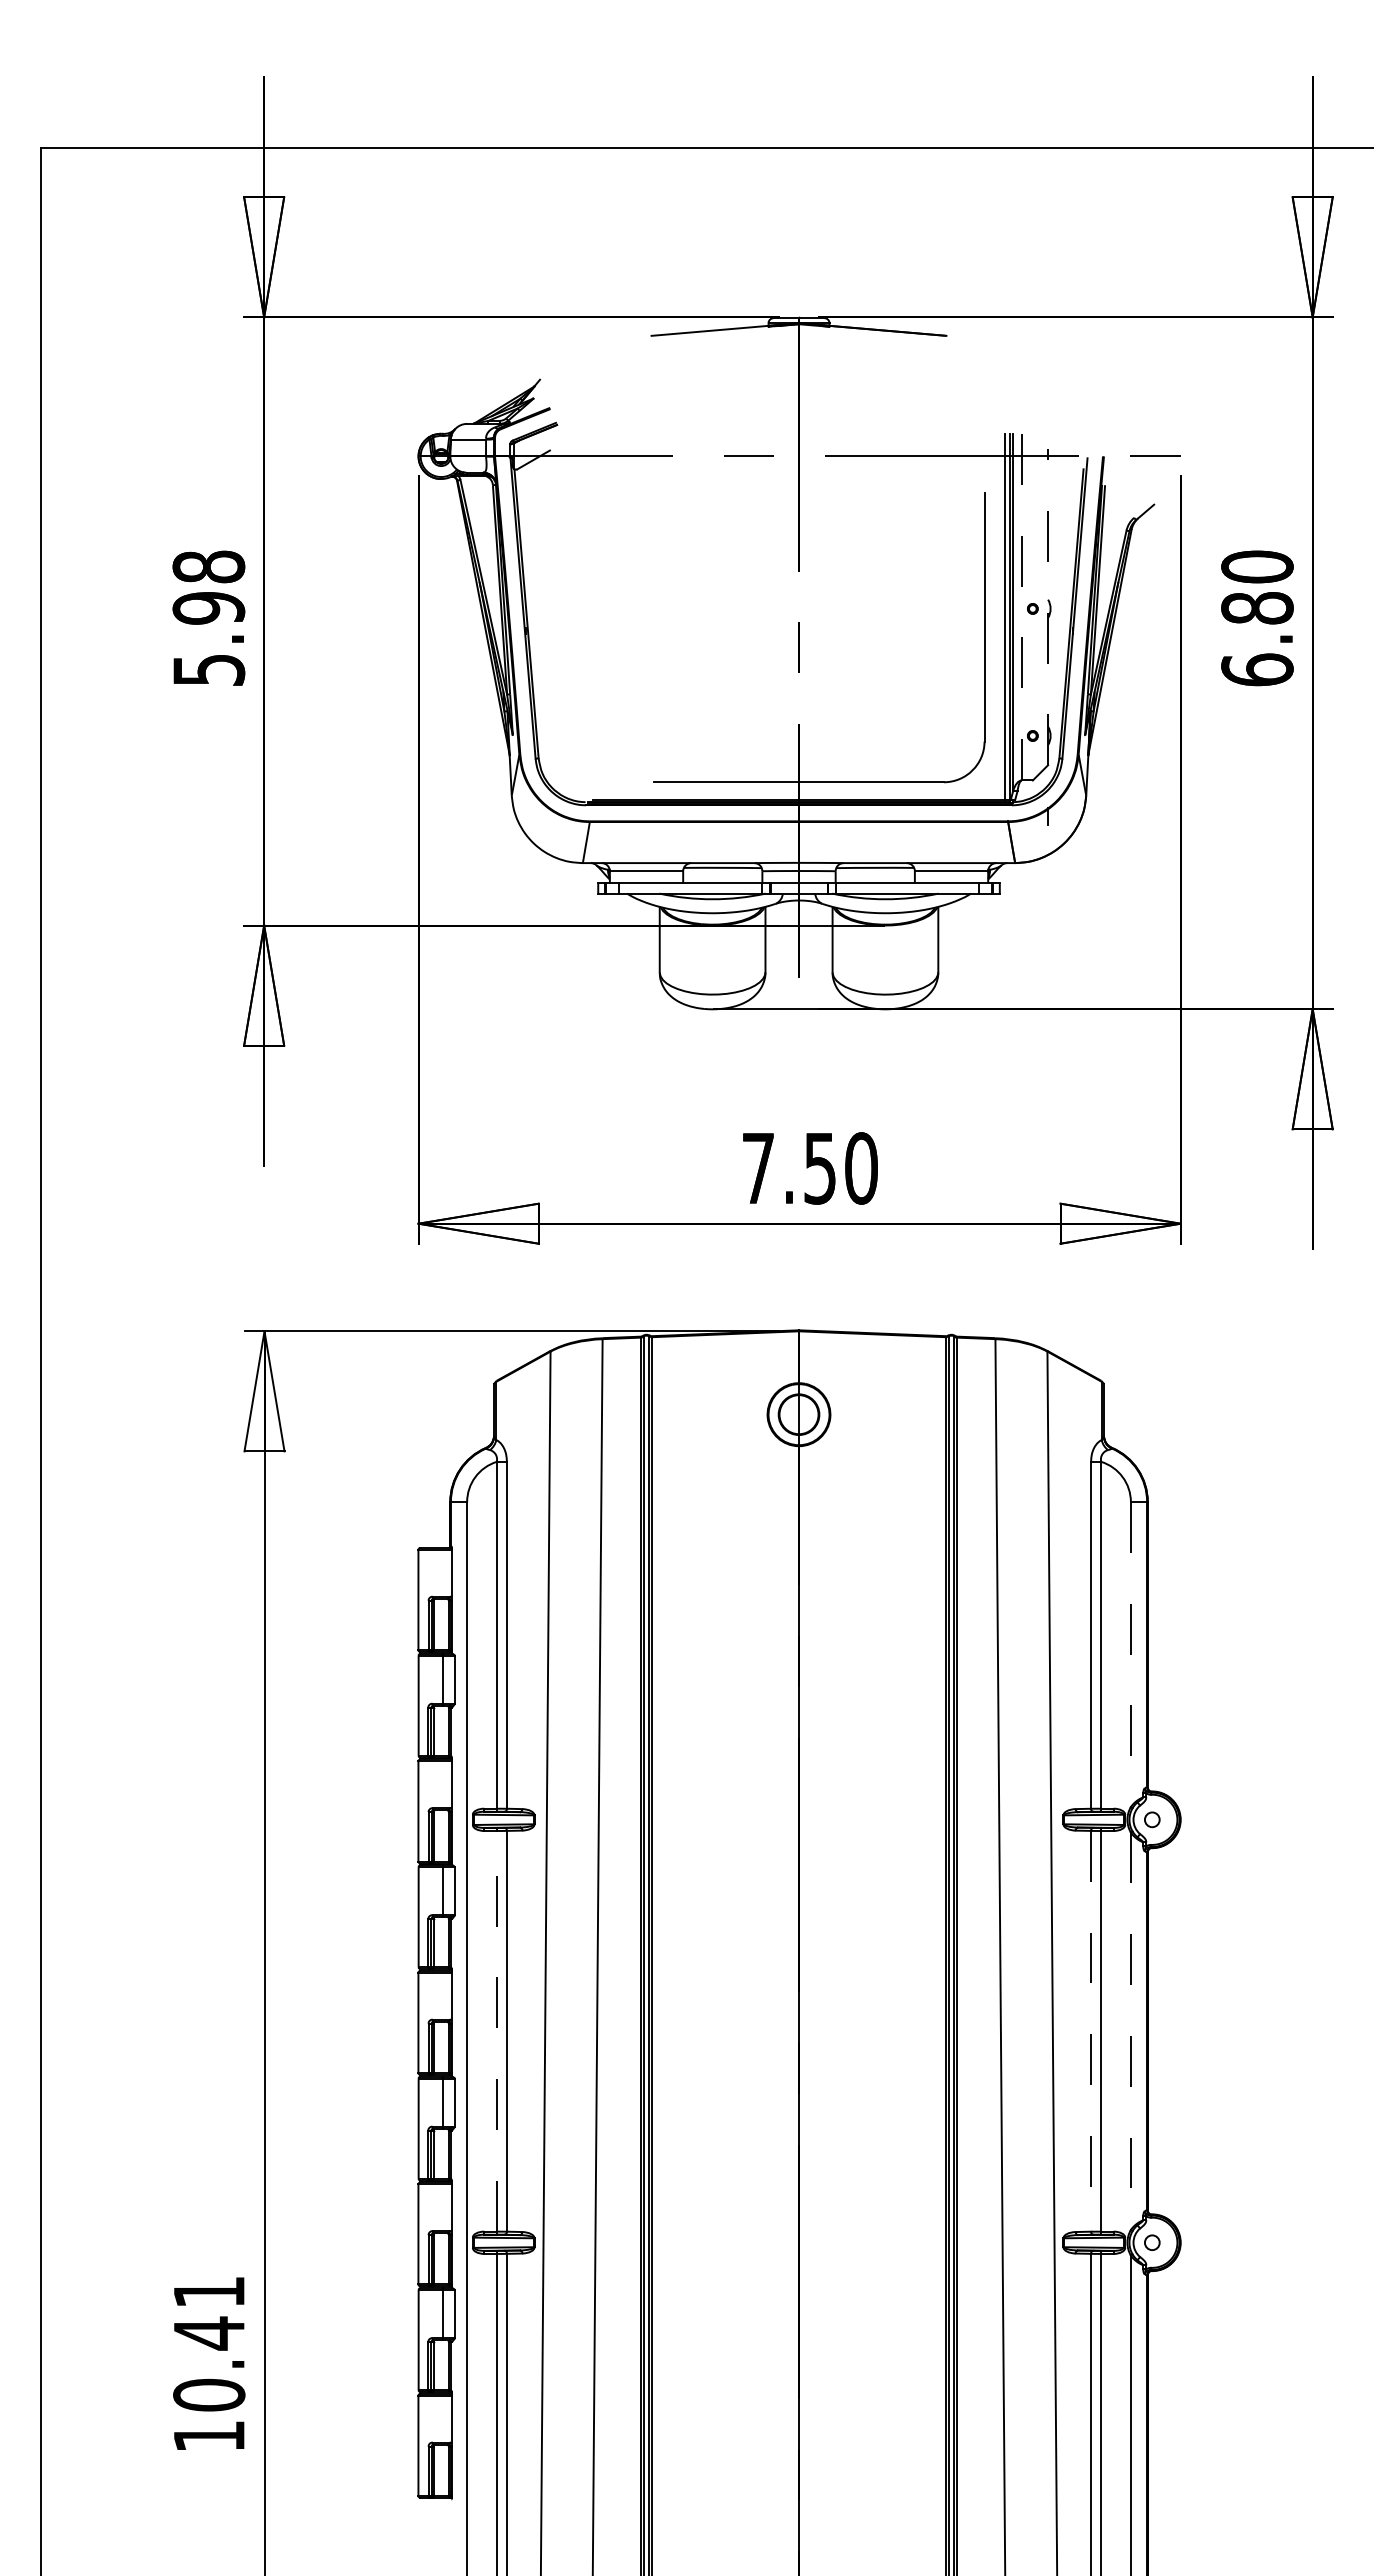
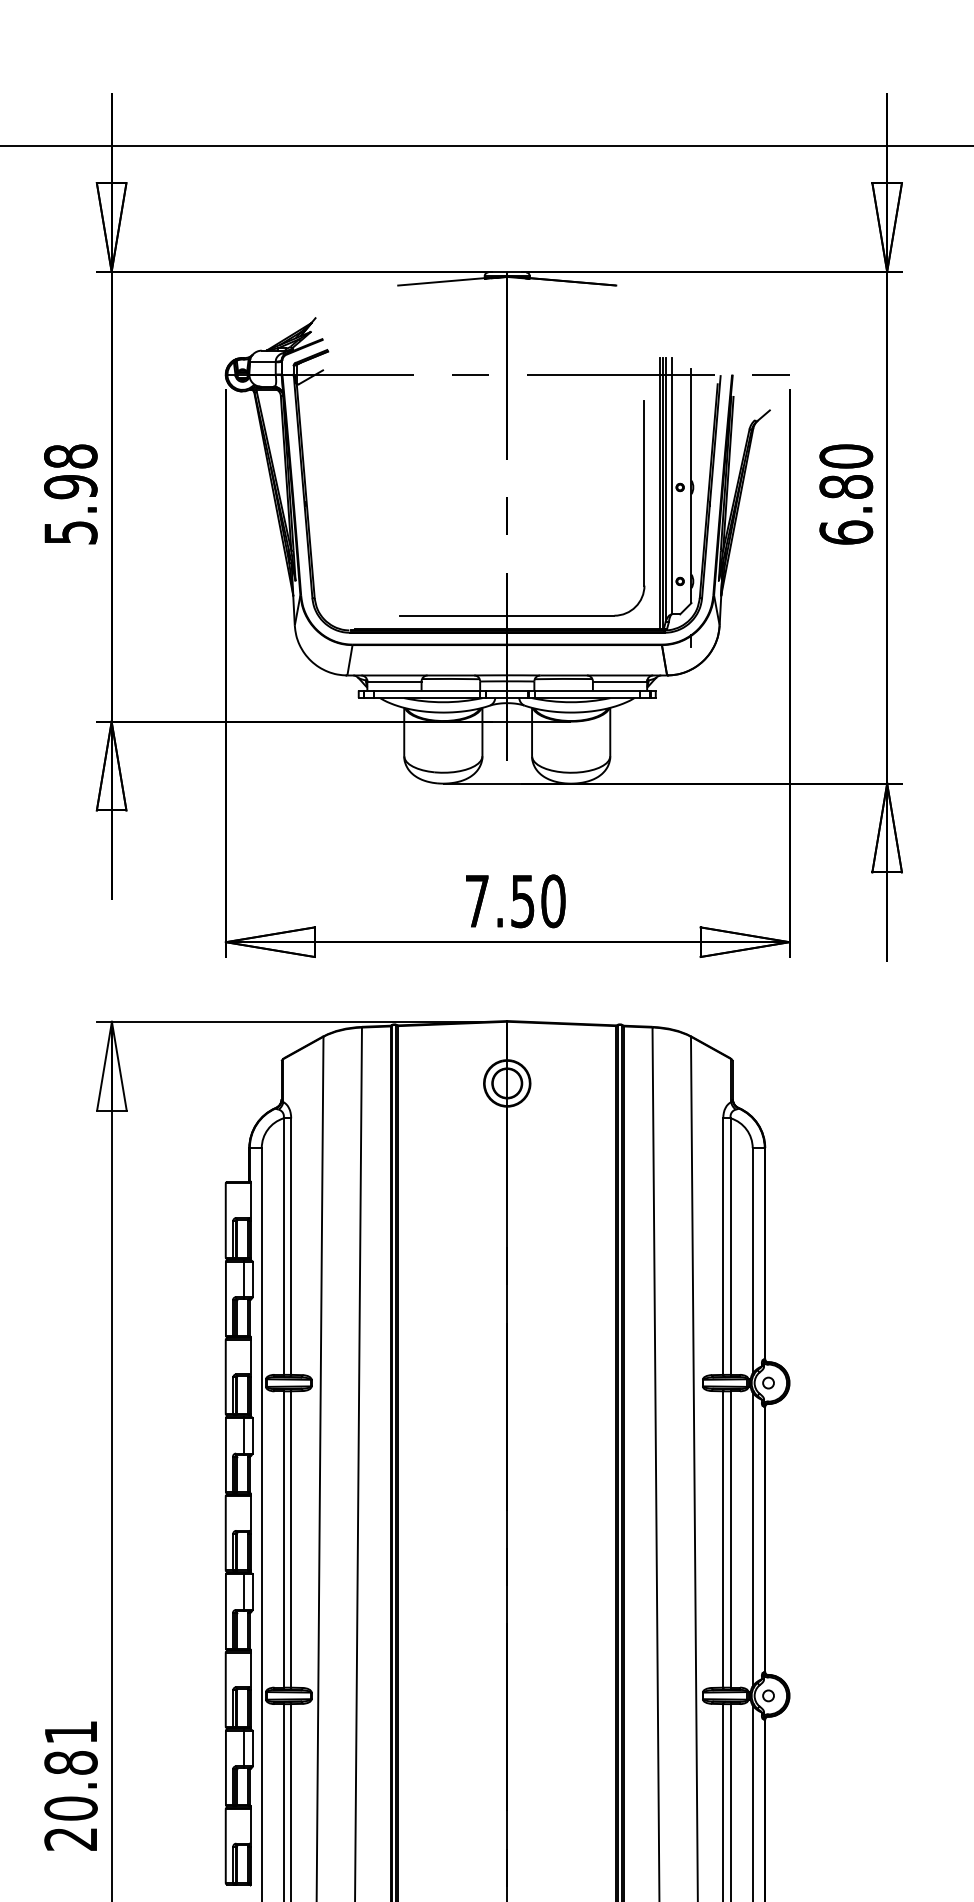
line: (1021, 607) -> (671, 486), dashed -> solid
line: (1048, 607) -> (691, 486), dashed -> solid
line: (1130, 1655) -> (752, 1261), dashed -> solid
line: (496, 2030) -> (283, 1538), dashed -> solid
line: (1091, 2031) -> (723, 1539), dashed -> solid
line: (1130, 2031) -> (752, 1539), dashed -> solid
text: (209, 2384) -> (71, 1800), 10.41 -> 20.81

